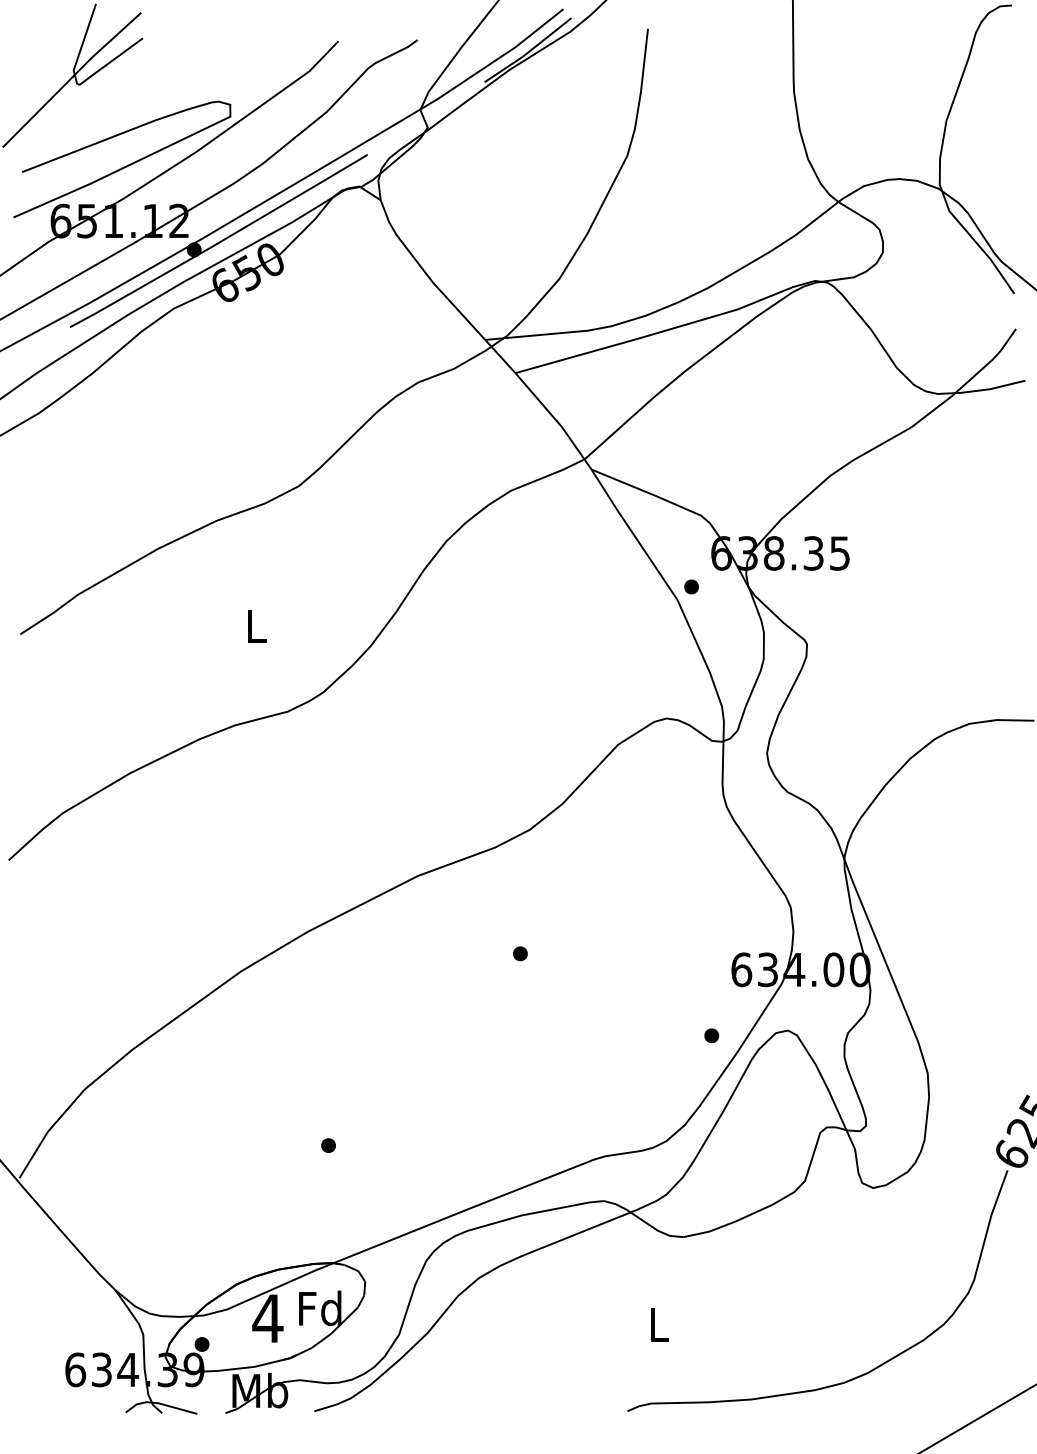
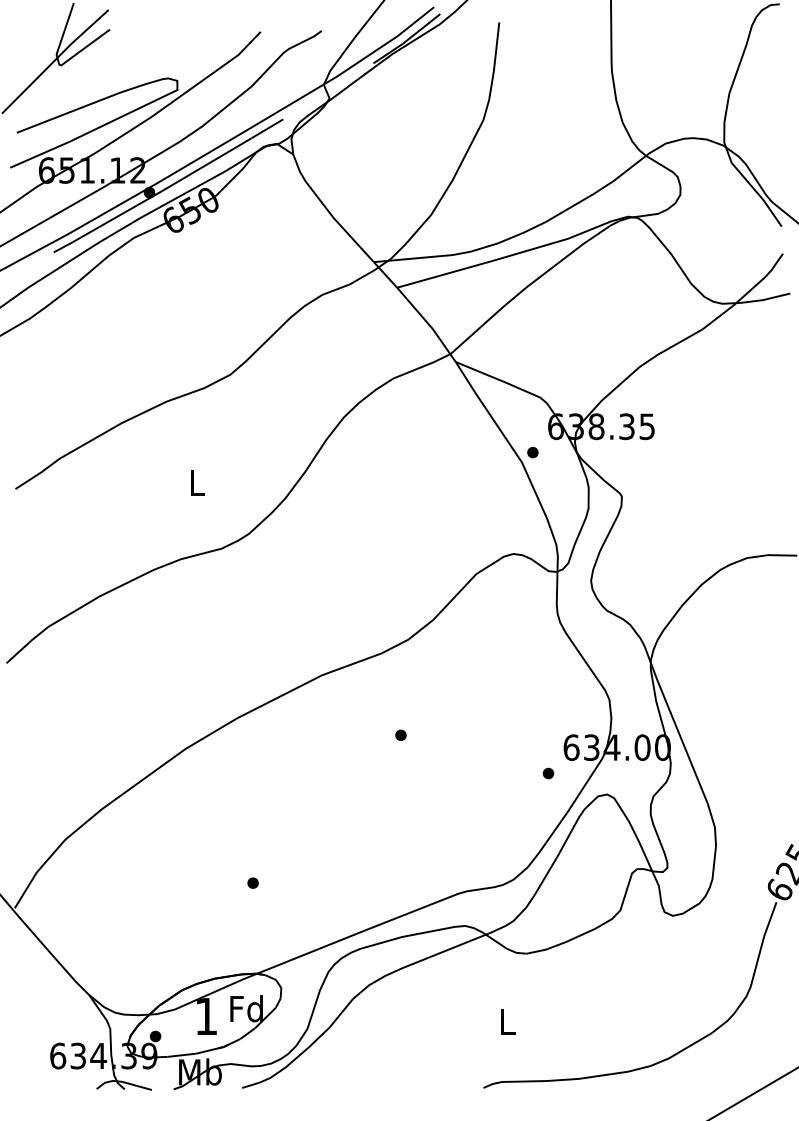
part: (711, 1035) -> (548, 773), moved
text: (268, 1318) -> (206, 1016), 4 -> 1

